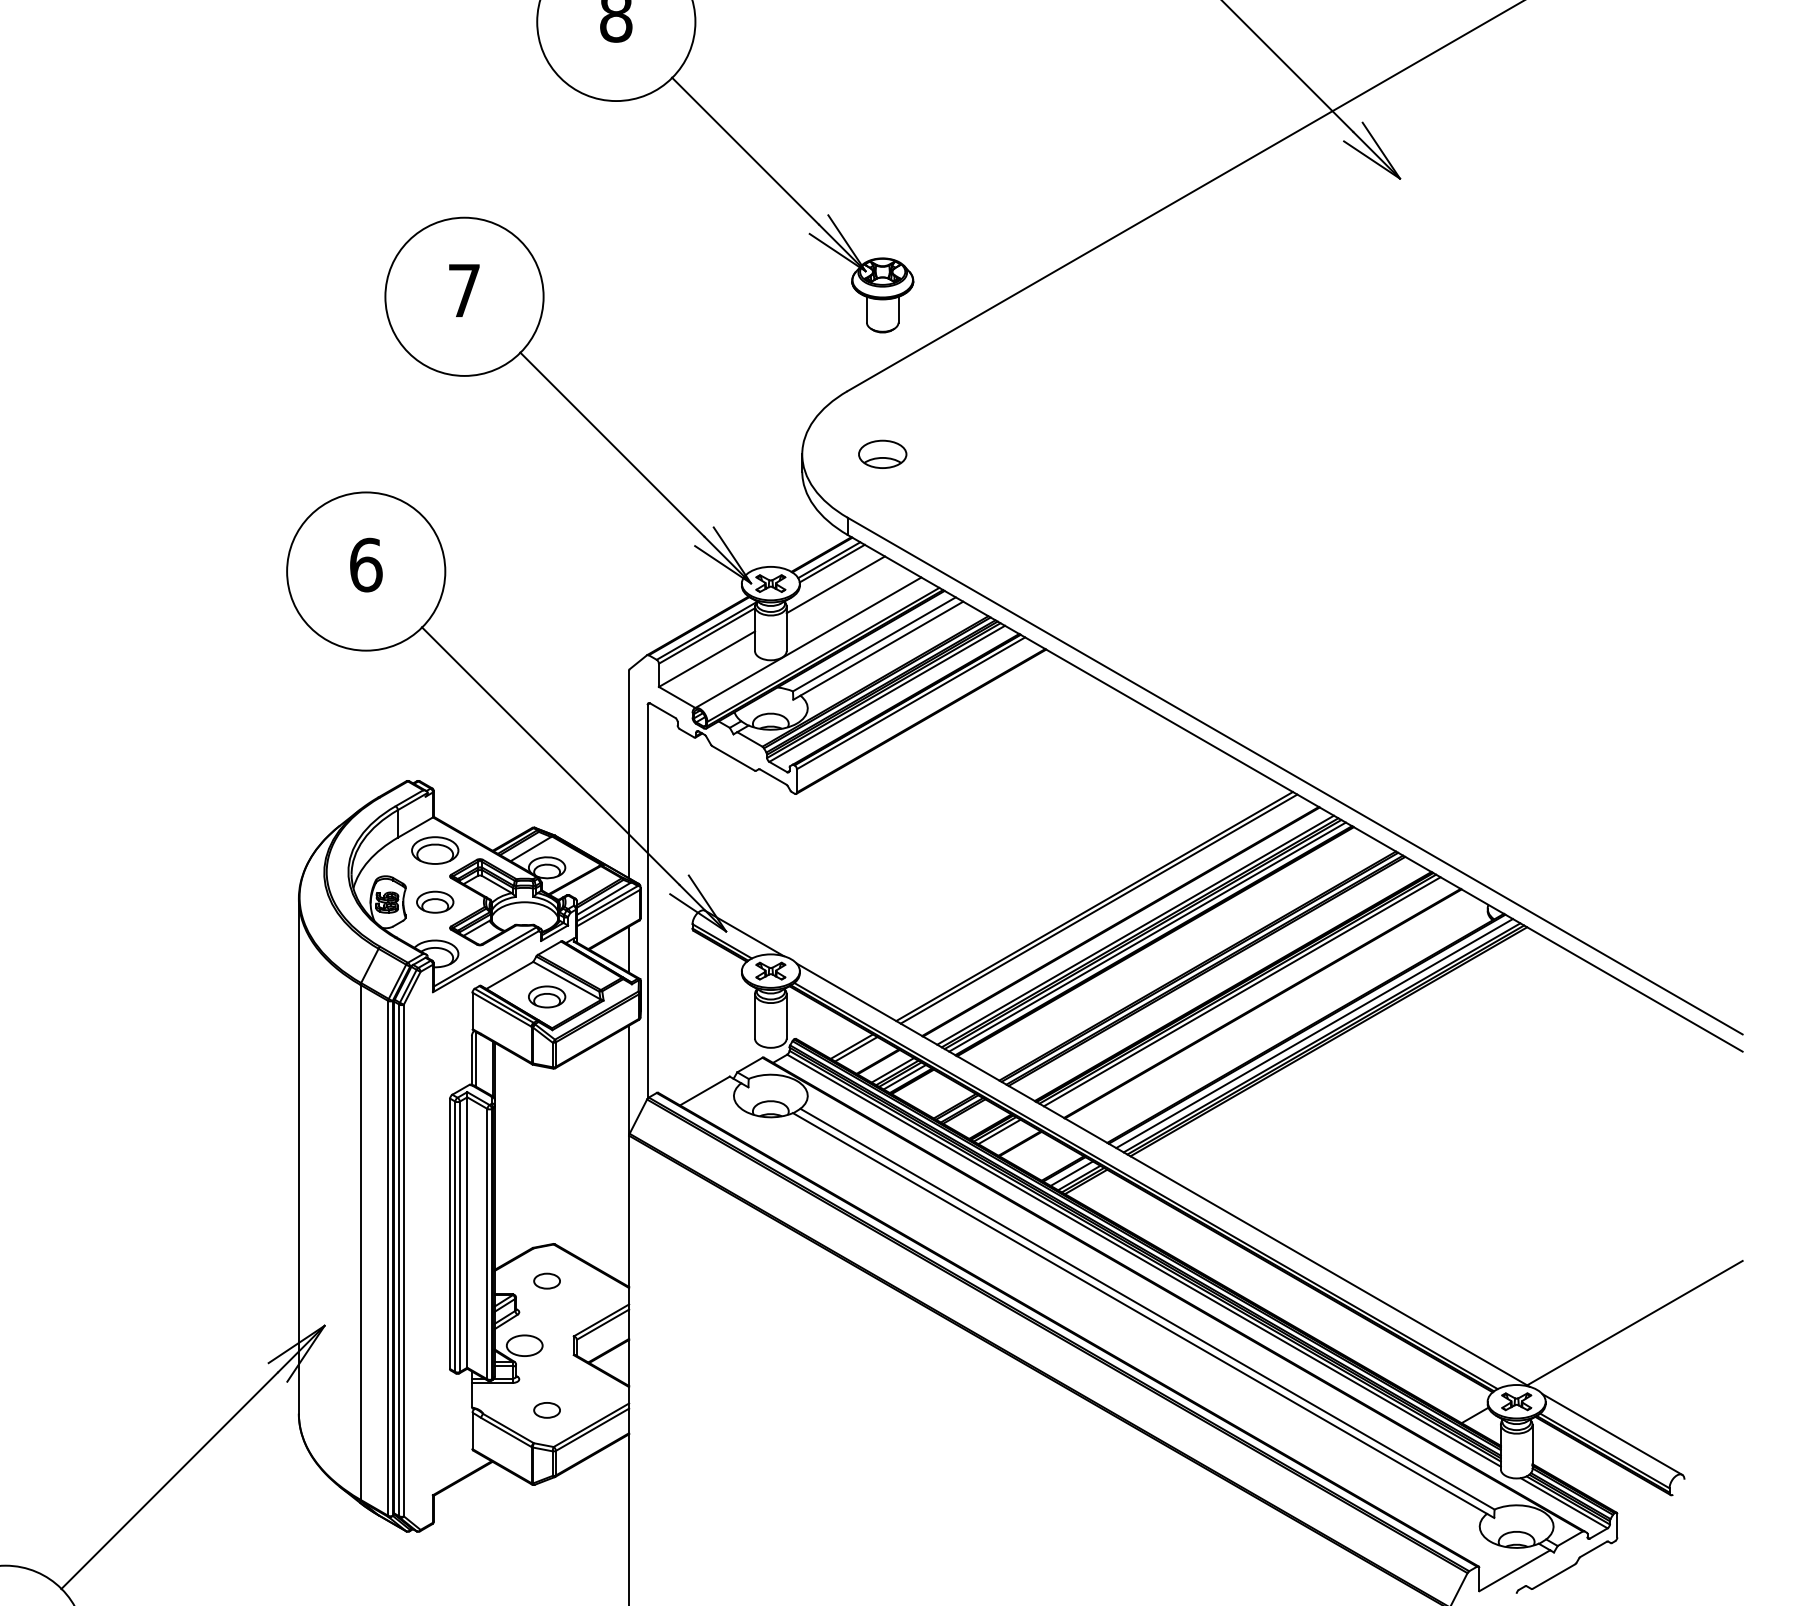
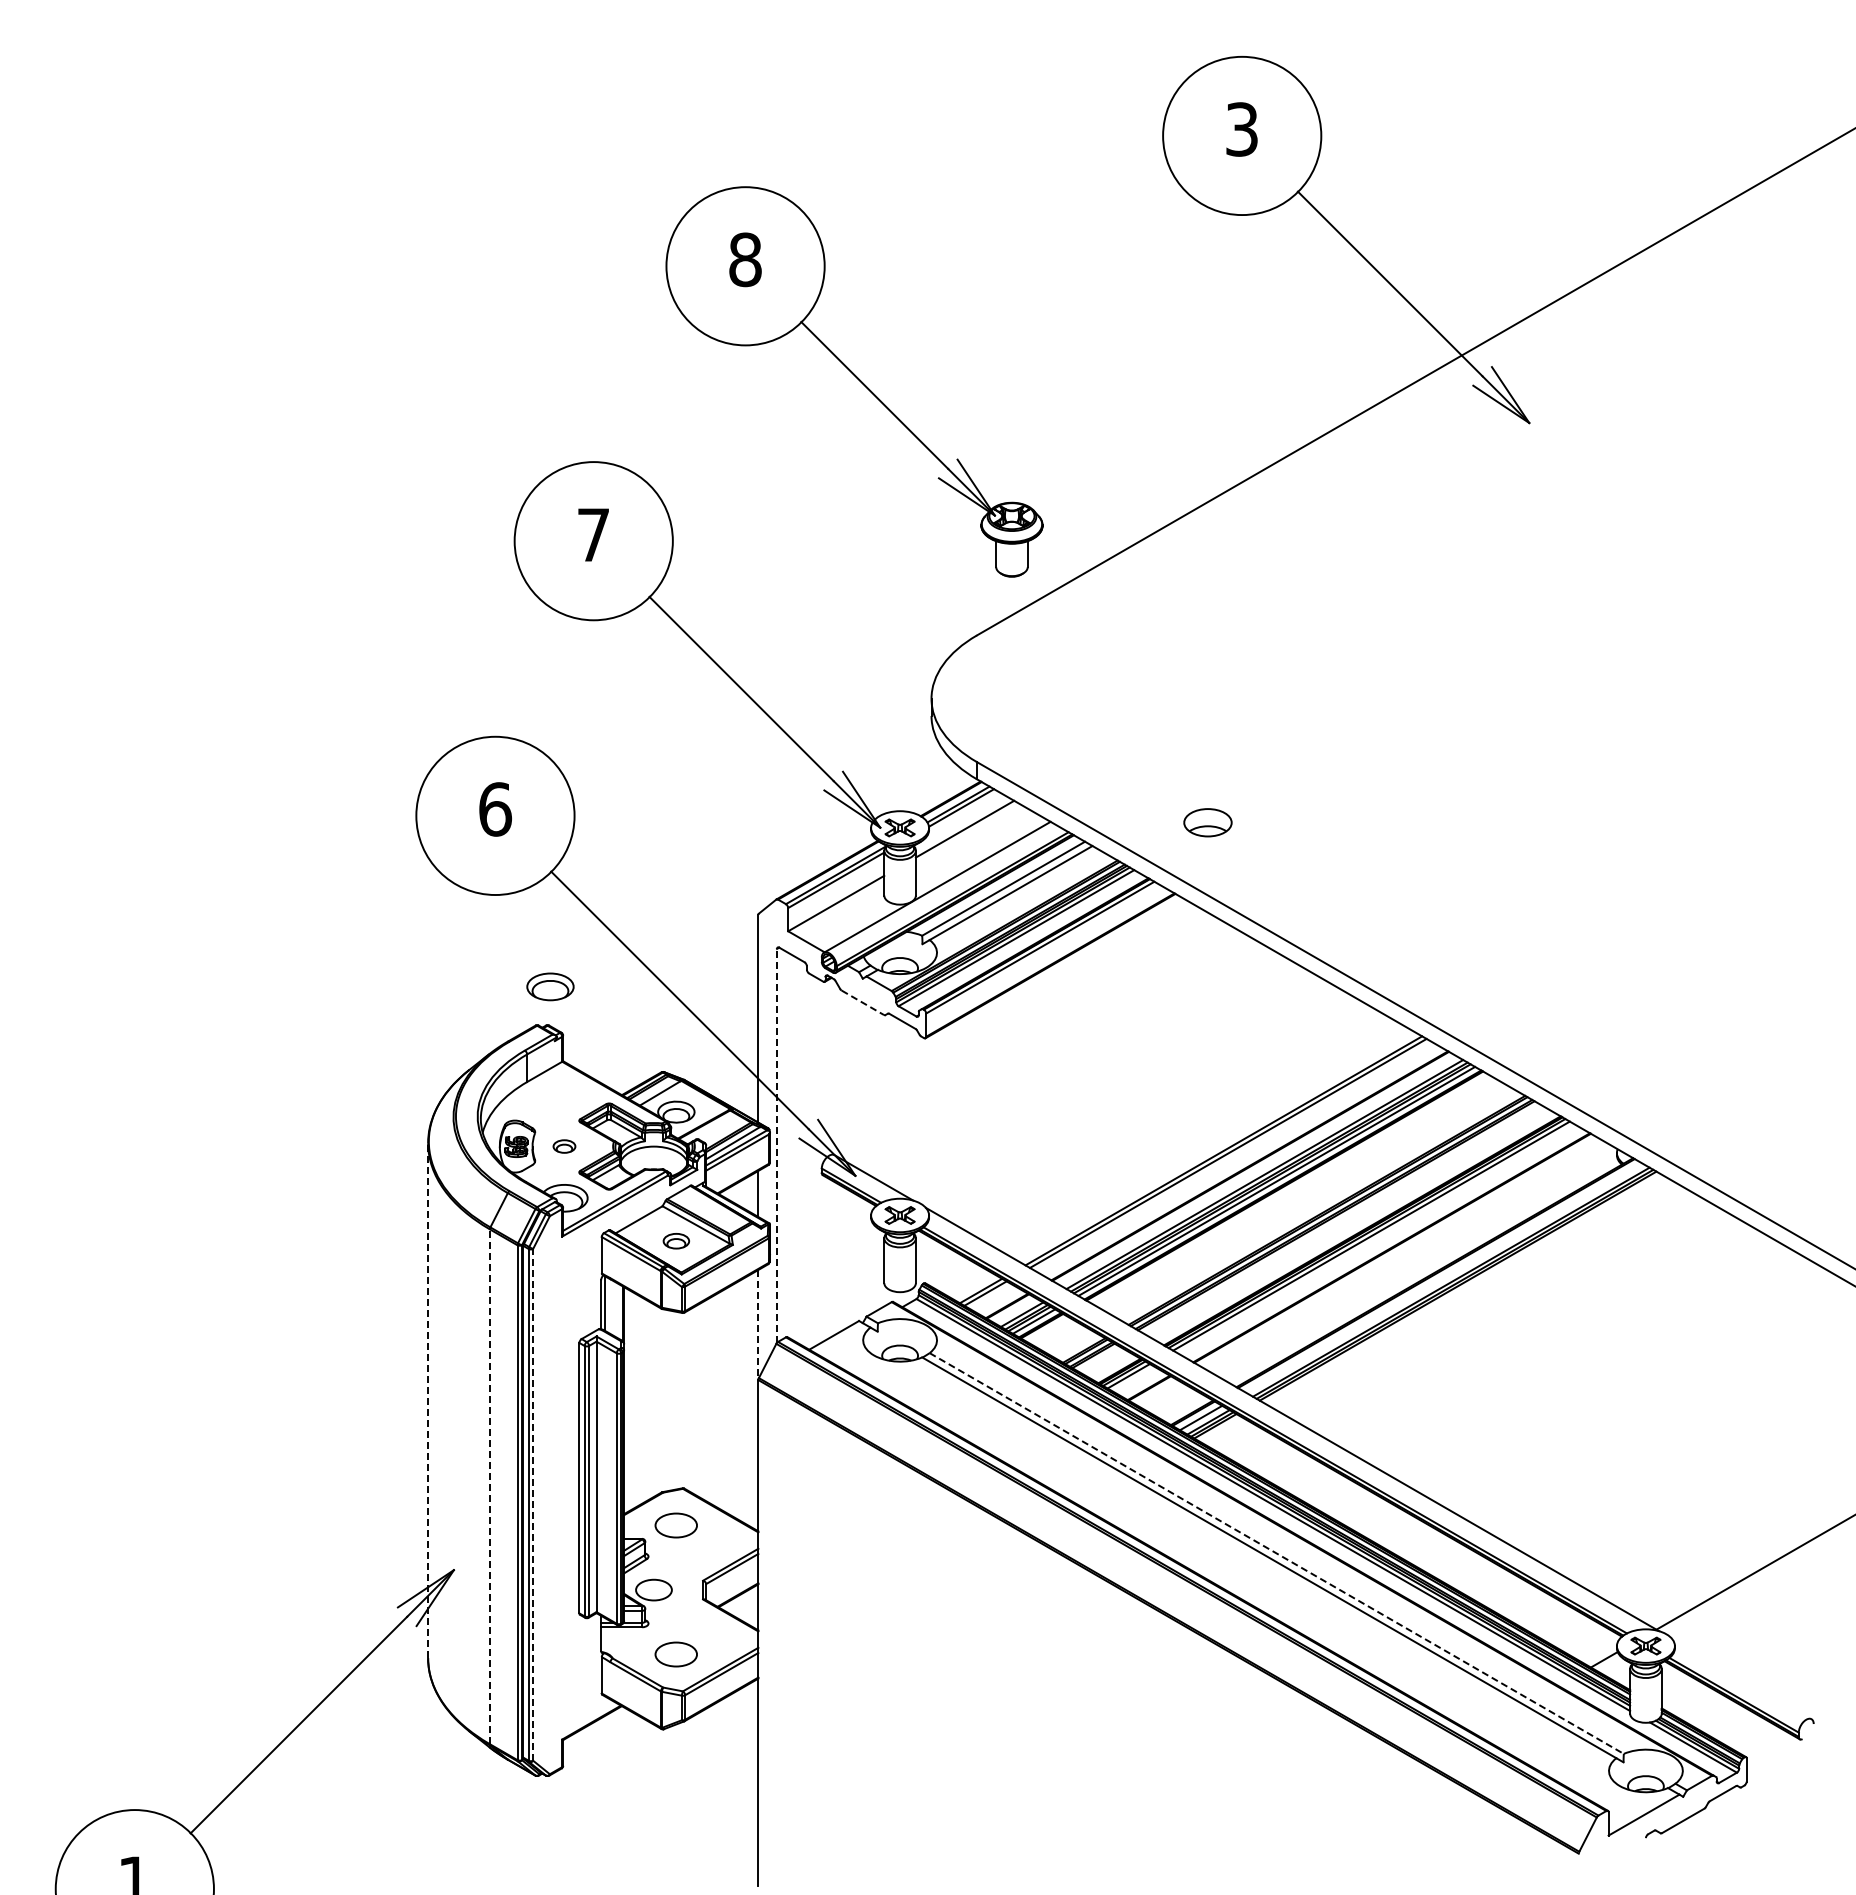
part: (882, 454) -> (1207, 822), moved
line: (734, 759) -> (863, 1003), solid -> dashed
part: (435, 850) -> (550, 986), moved
line: (648, 901) -> (777, 1145), solid -> dashed
part: (435, 902) -> (564, 1146), size x0.6
part: (547, 996) -> (676, 1240), size x0.7
line: (1314, 1033) -> (1443, 1277), removed
line: (629, 1081) -> (758, 1325), solid -> dashed
line: (299, 1156) -> (428, 1400), solid -> dashed
line: (360, 1242) -> (489, 1486), solid -> dashed
line: (404, 1260) -> (533, 1504), solid -> dashed
part: (547, 1281) -> (676, 1525), size x1.6
line: (1147, 1309) -> (1276, 1553), solid -> dashed
part: (547, 1410) -> (676, 1654), size x1.6
line: (1612, 1434) -> (1741, 1678), removed

